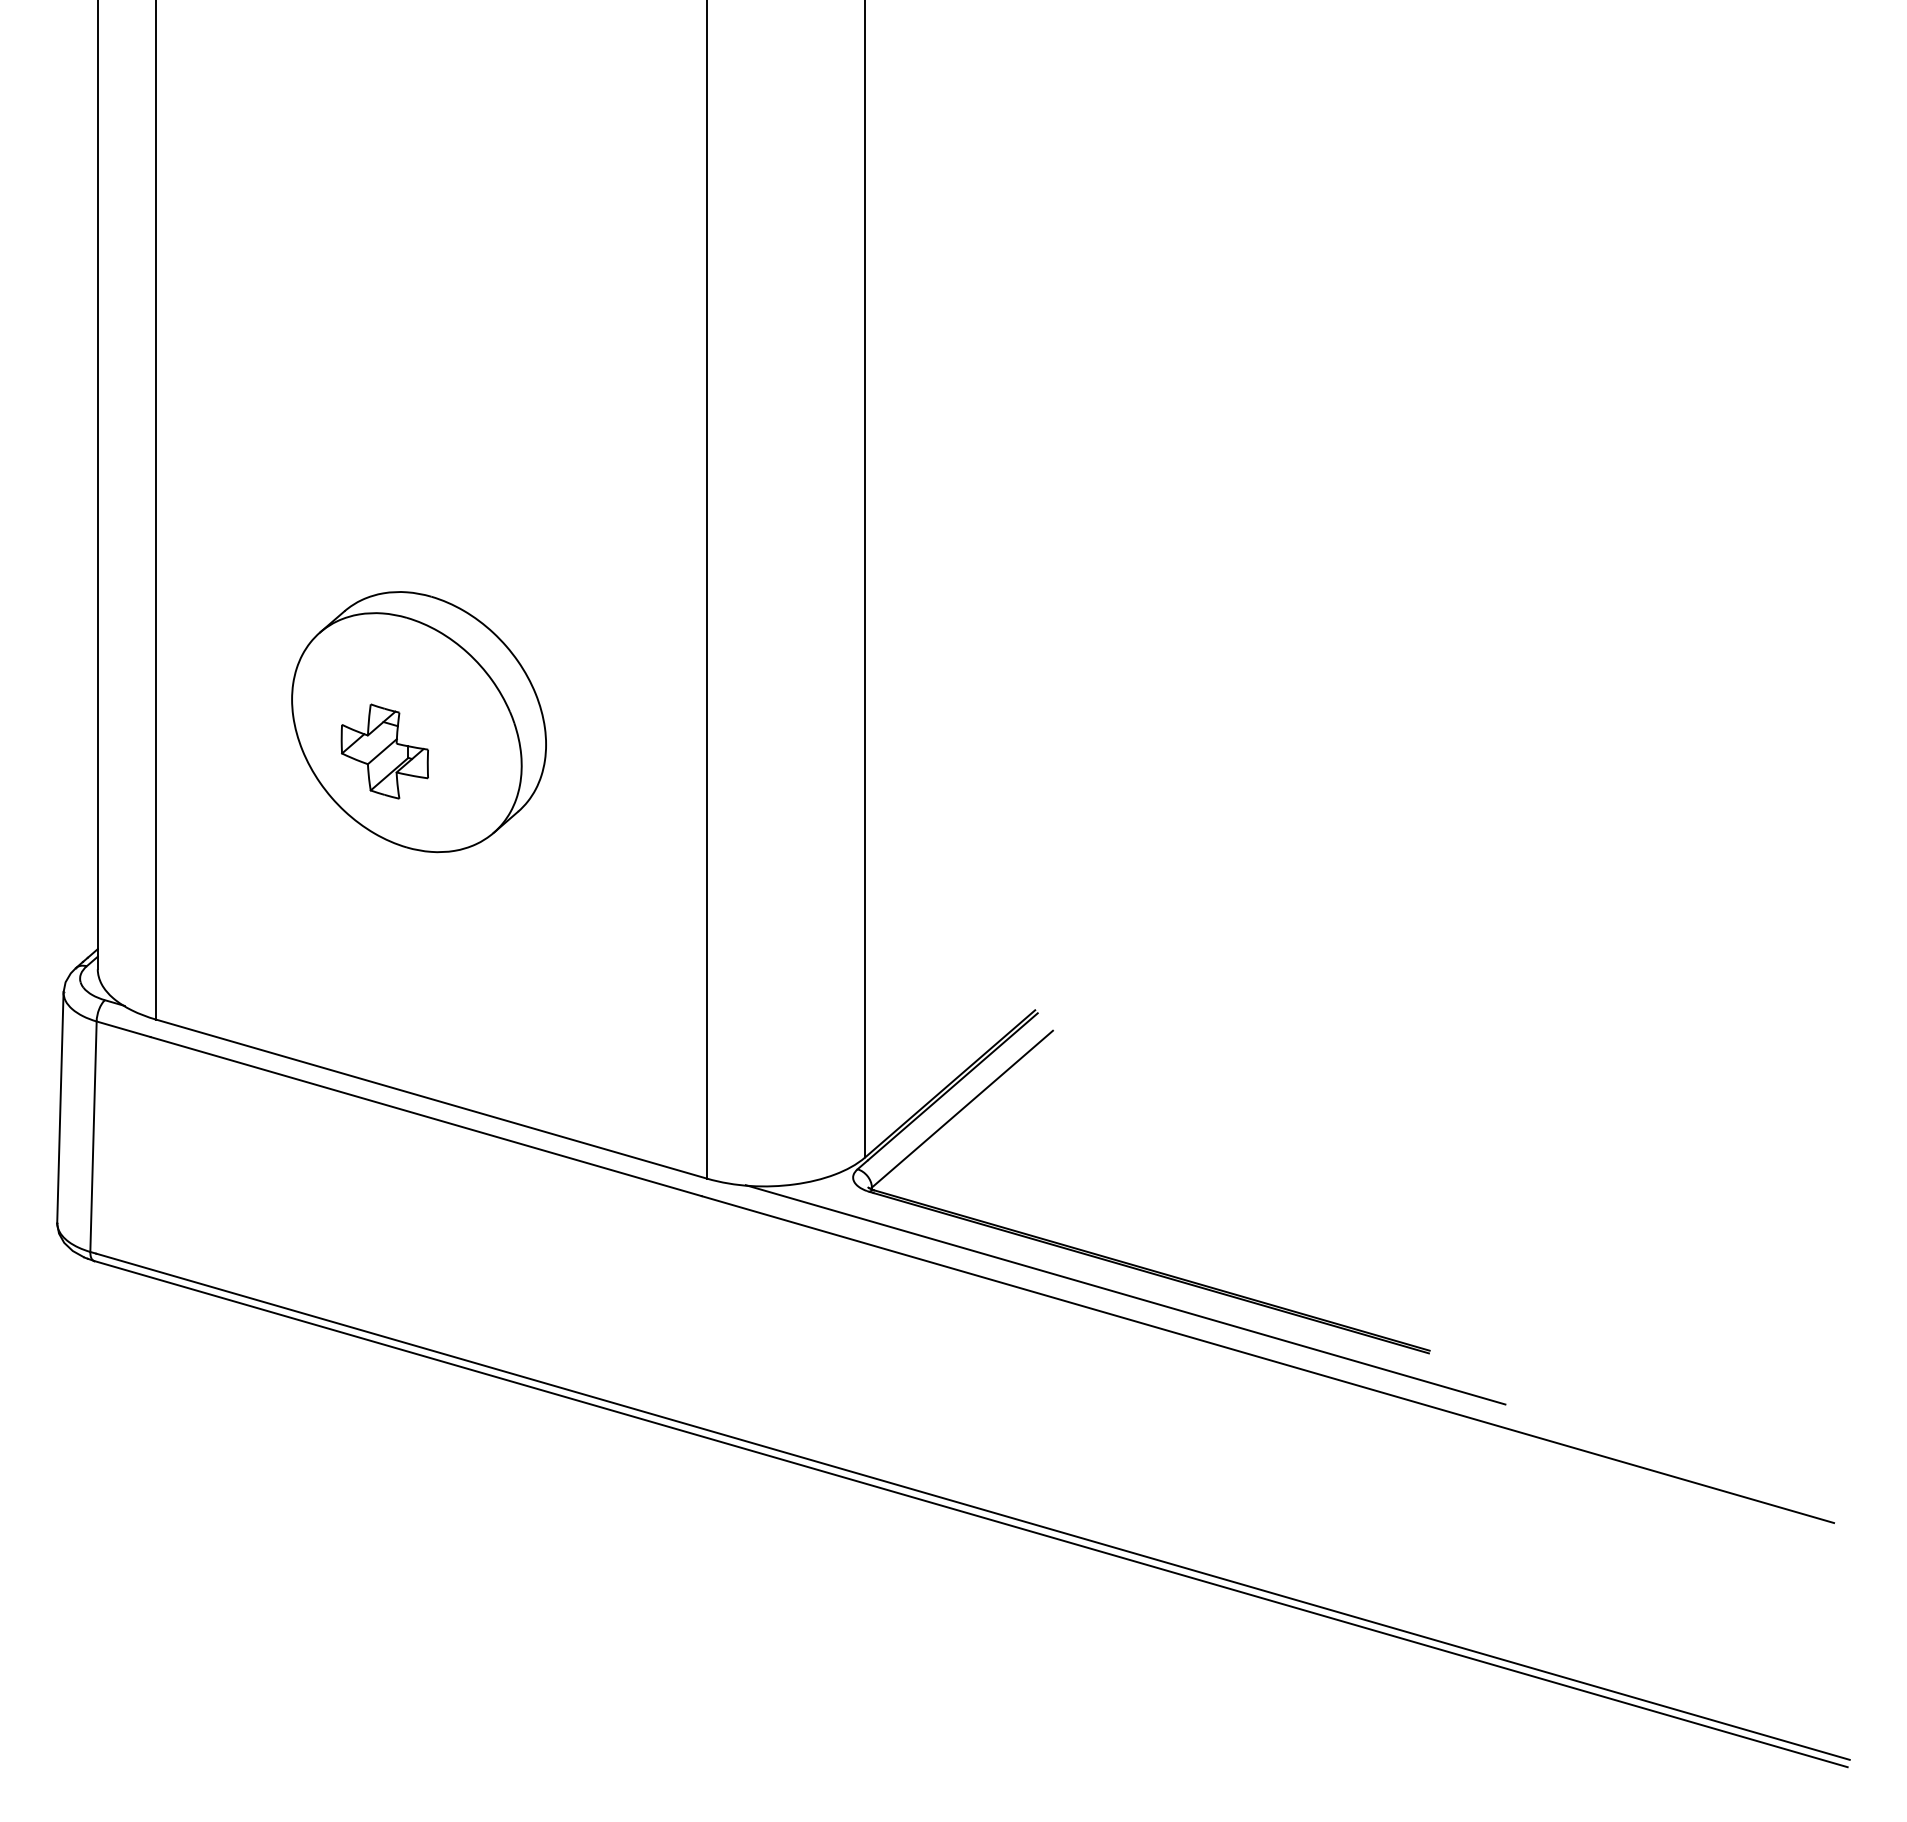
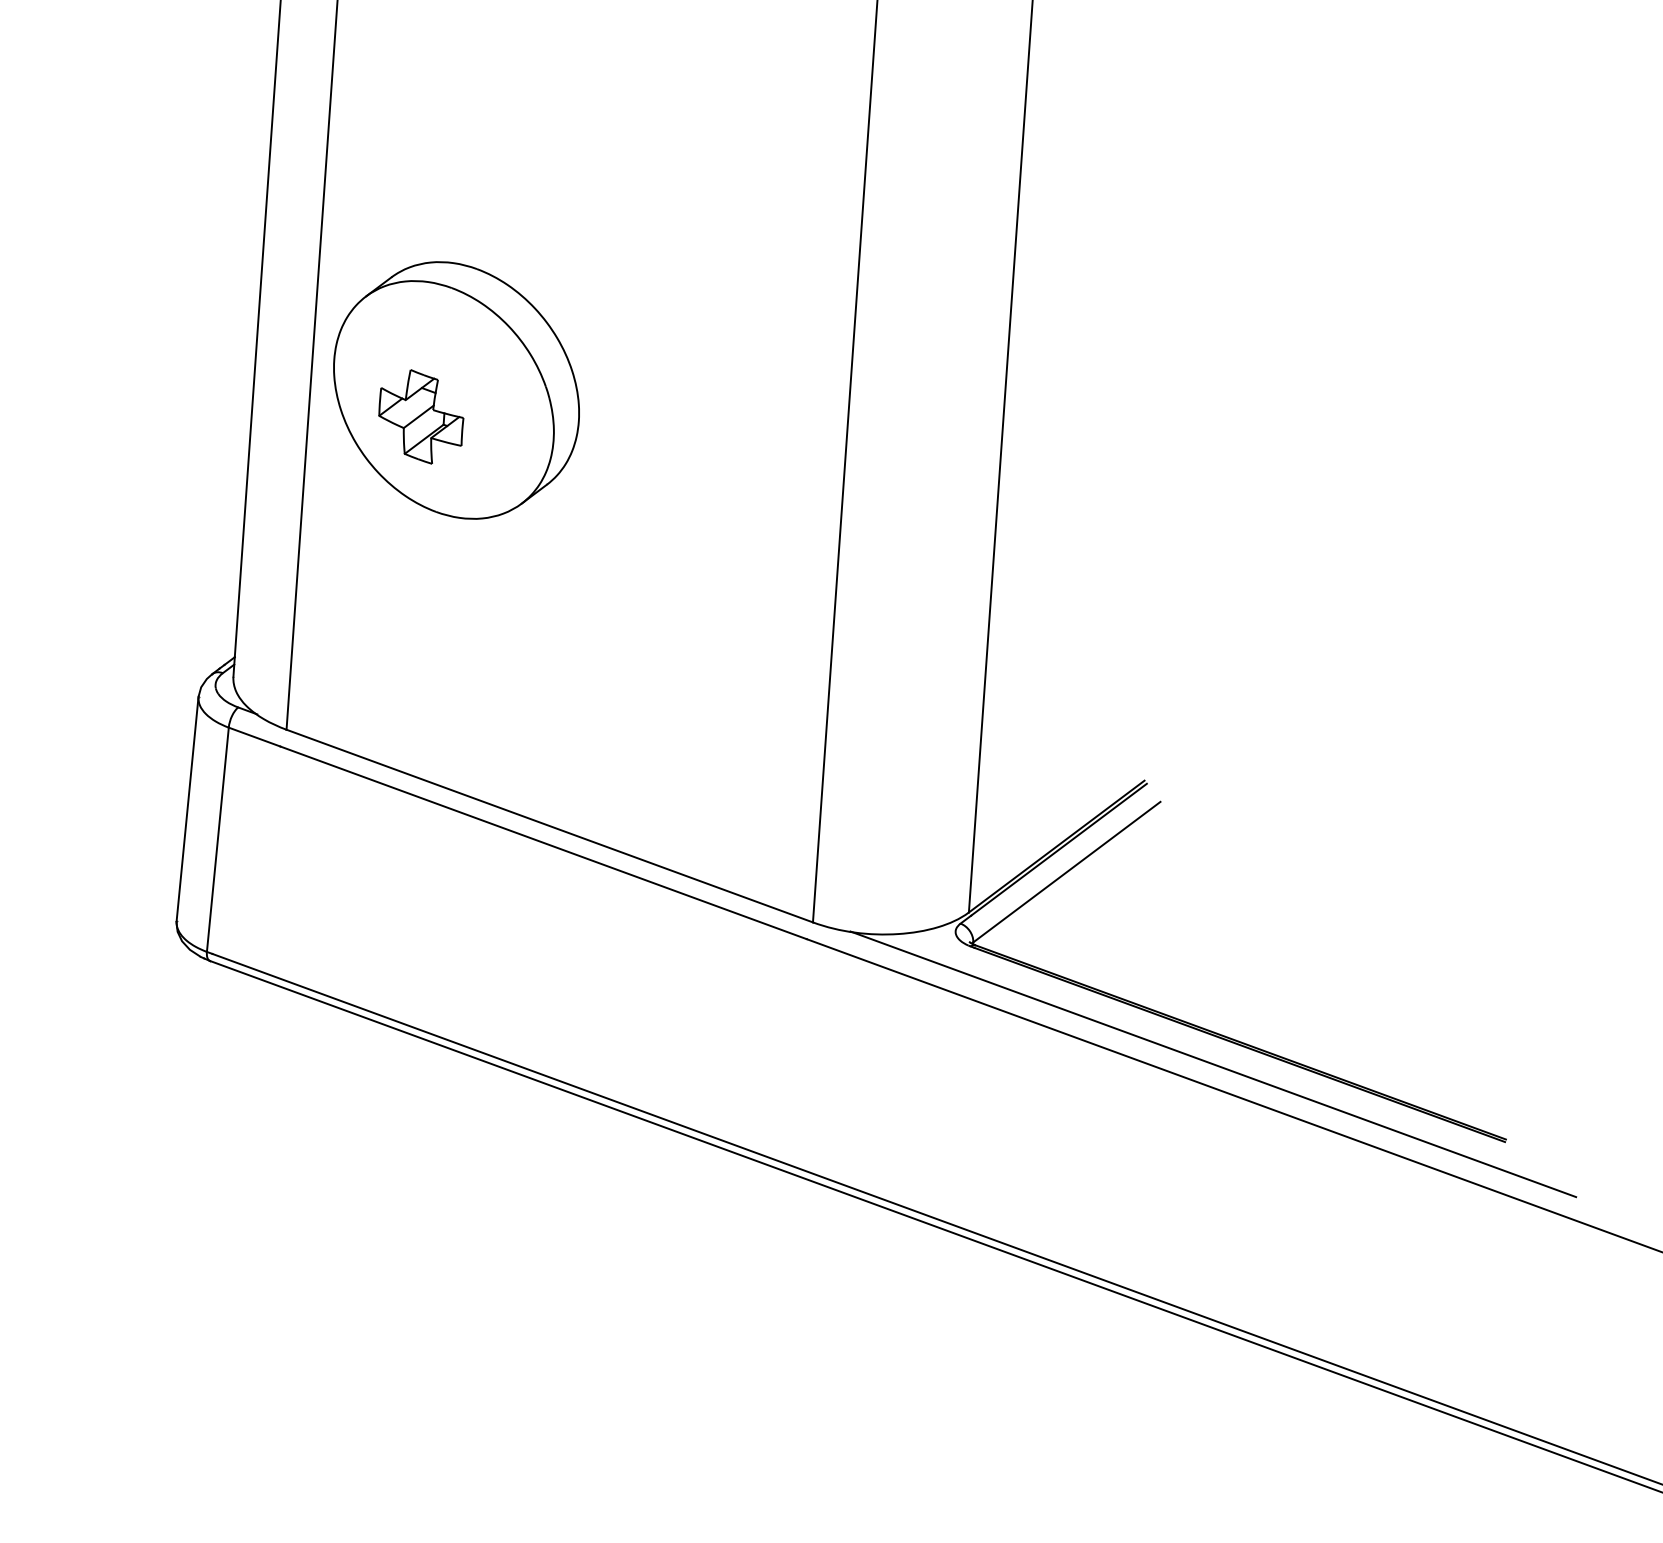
part: (418, 722) -> (455, 390), moved

